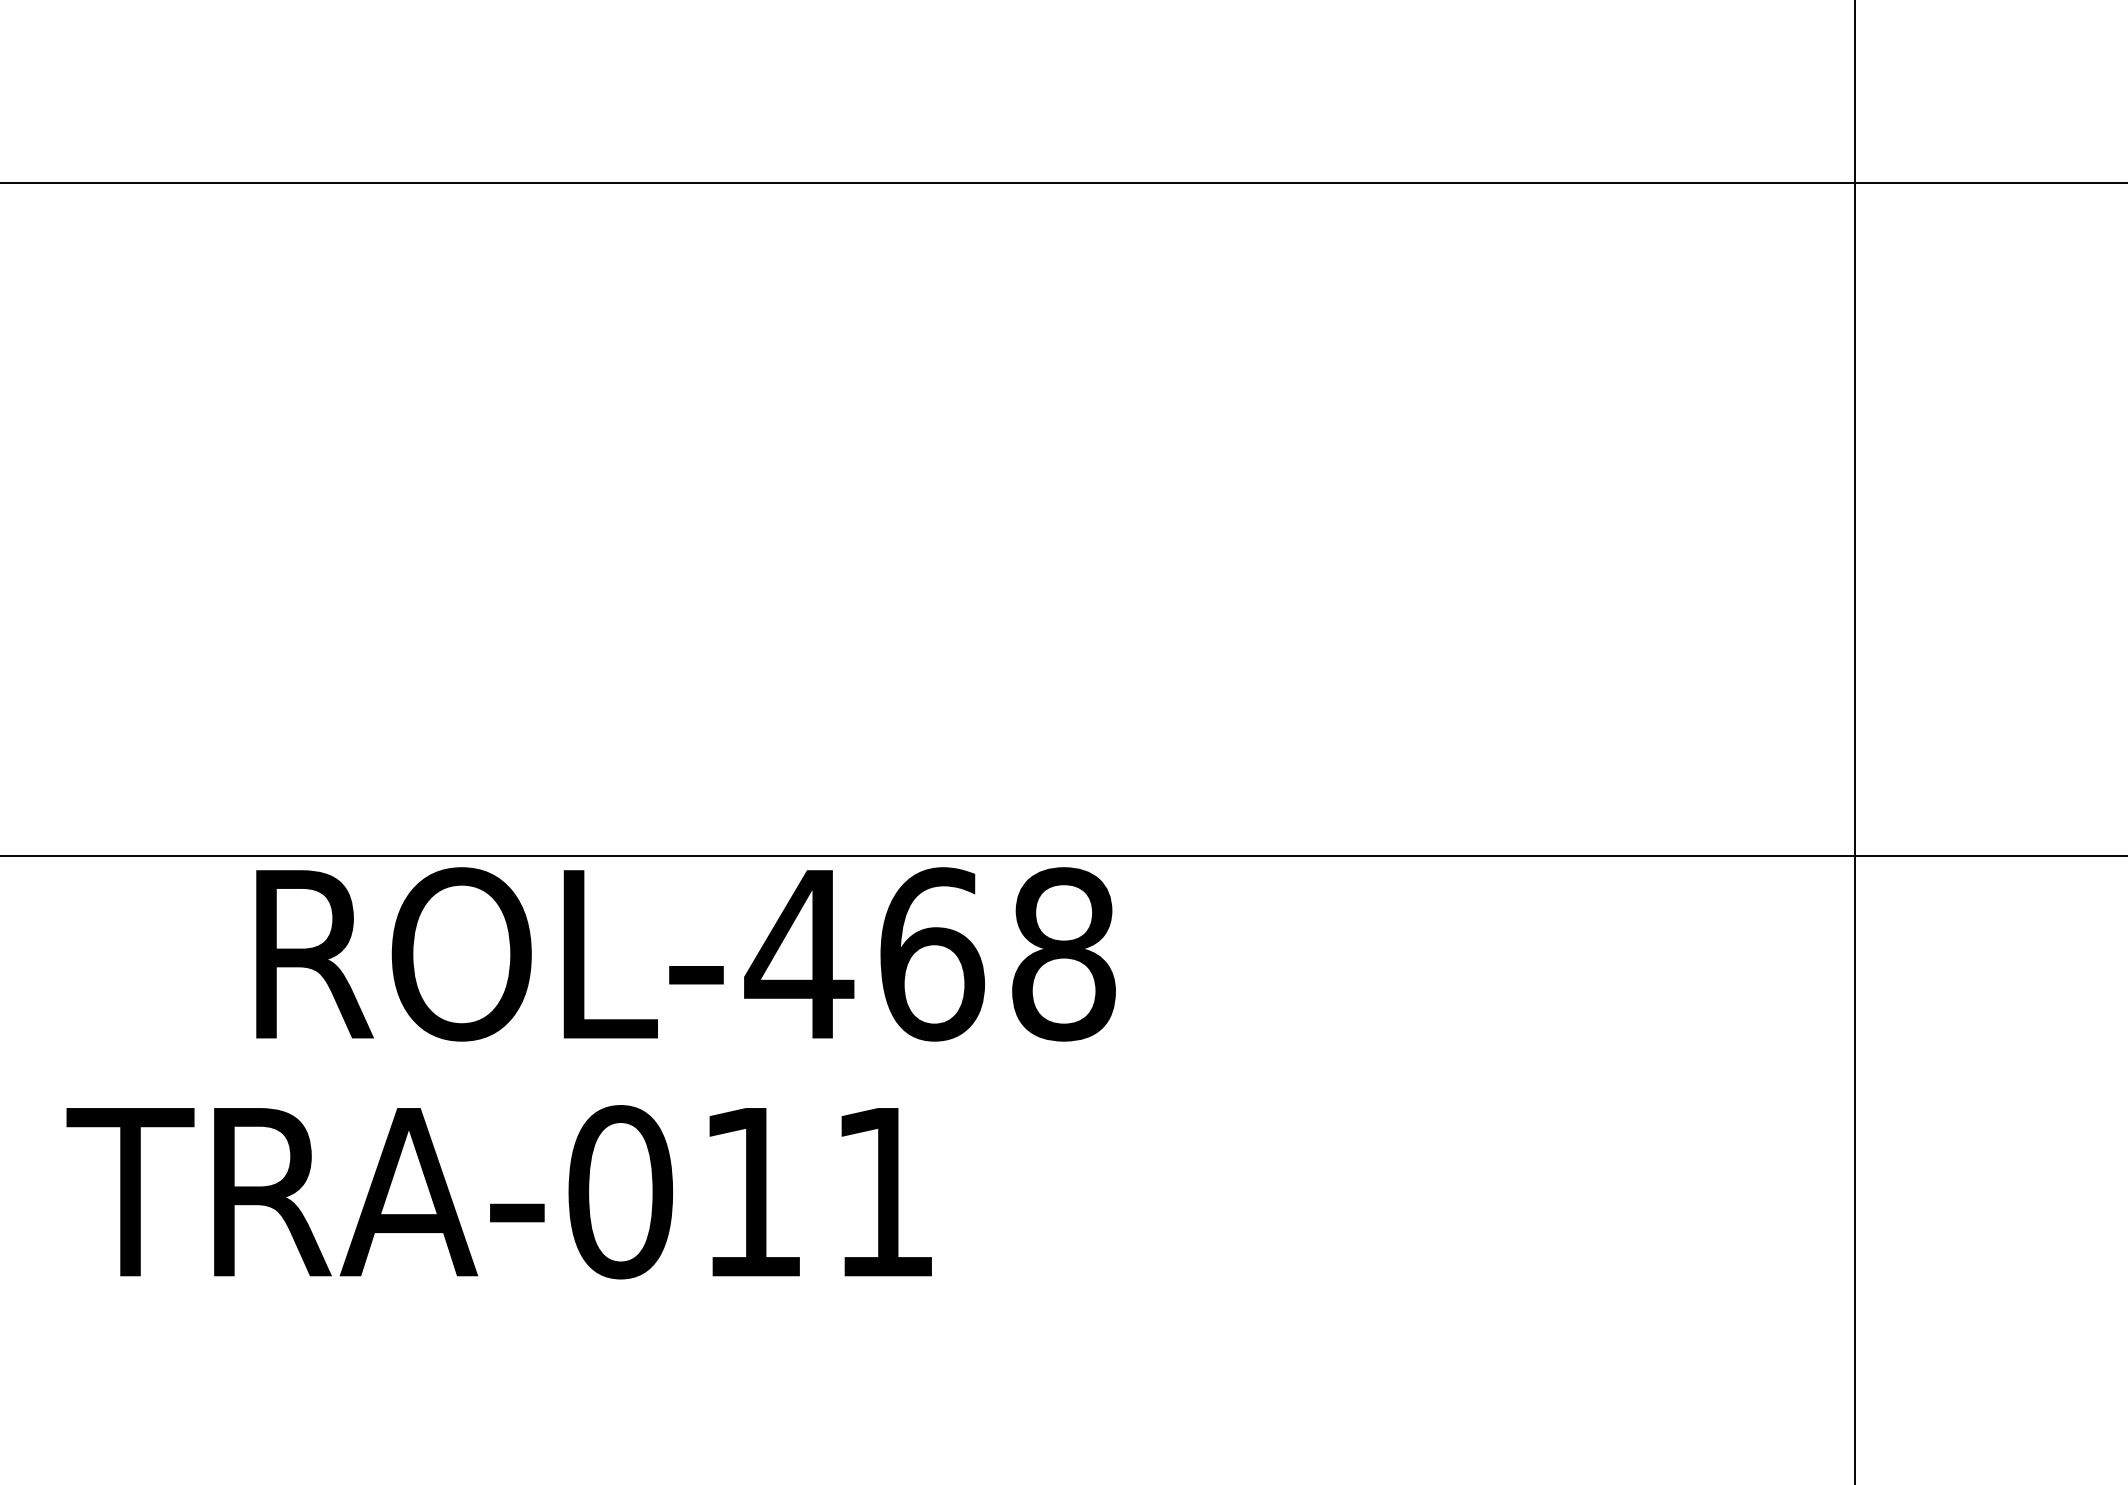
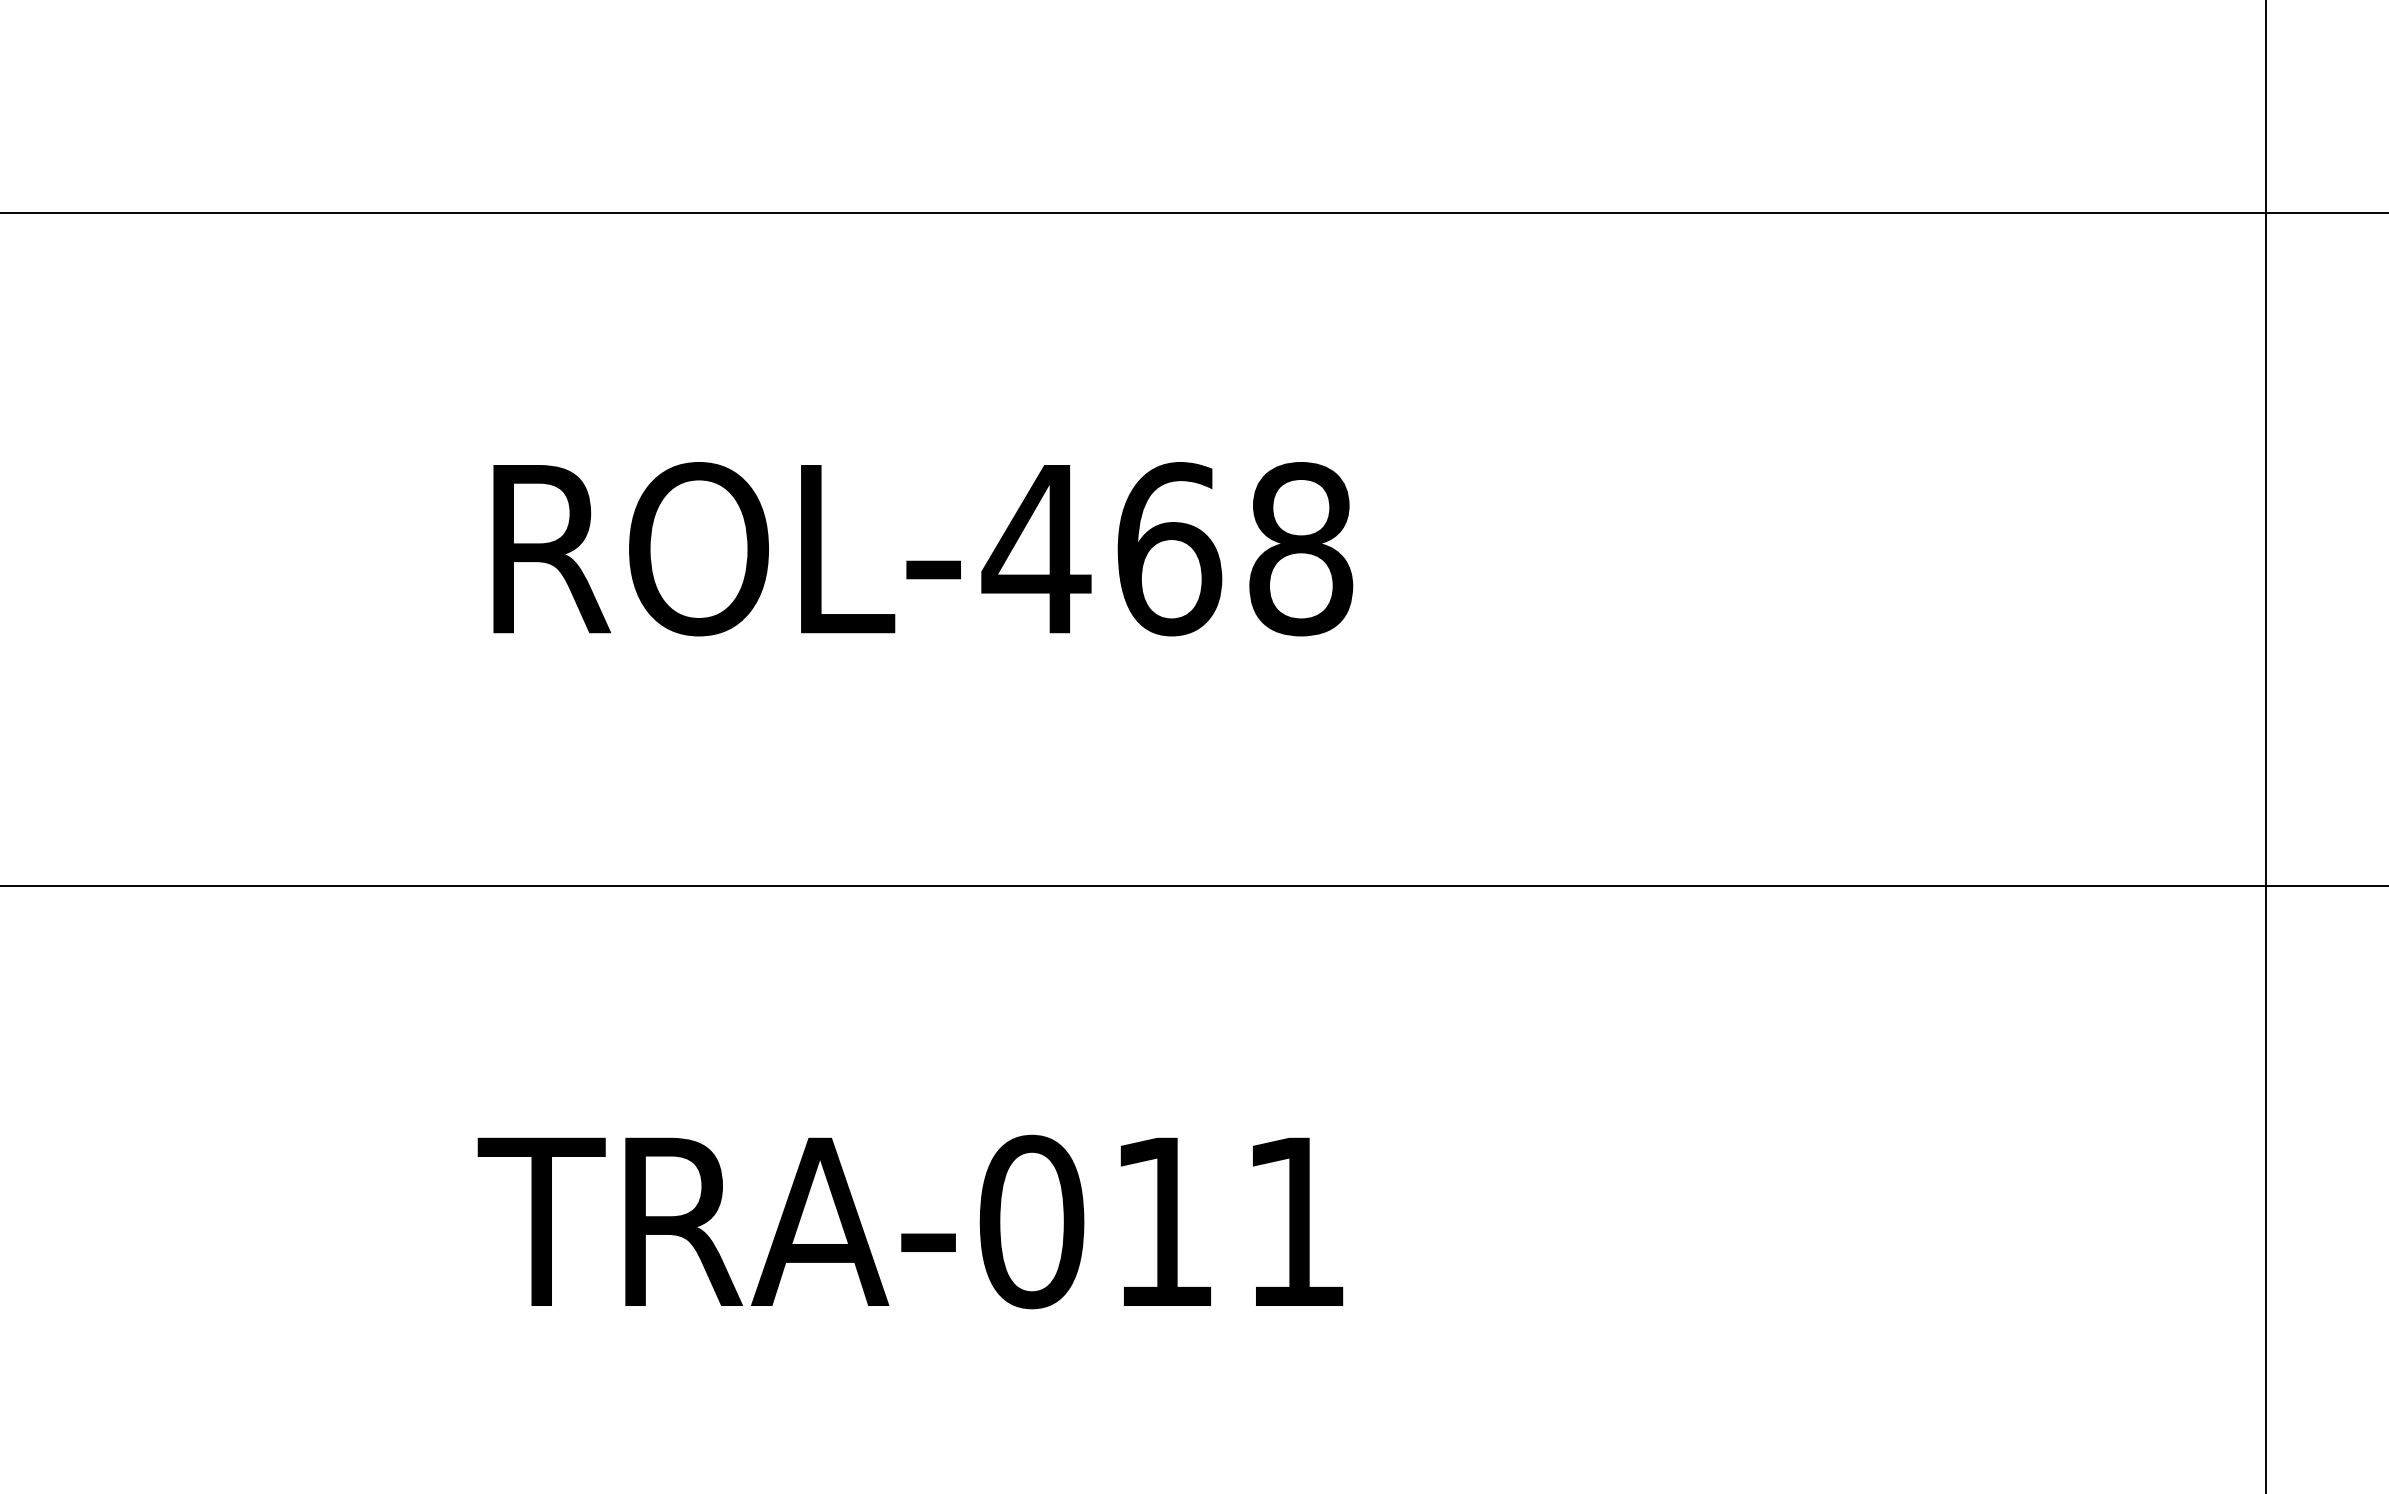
text: (686, 954) -> (923, 549), moved

